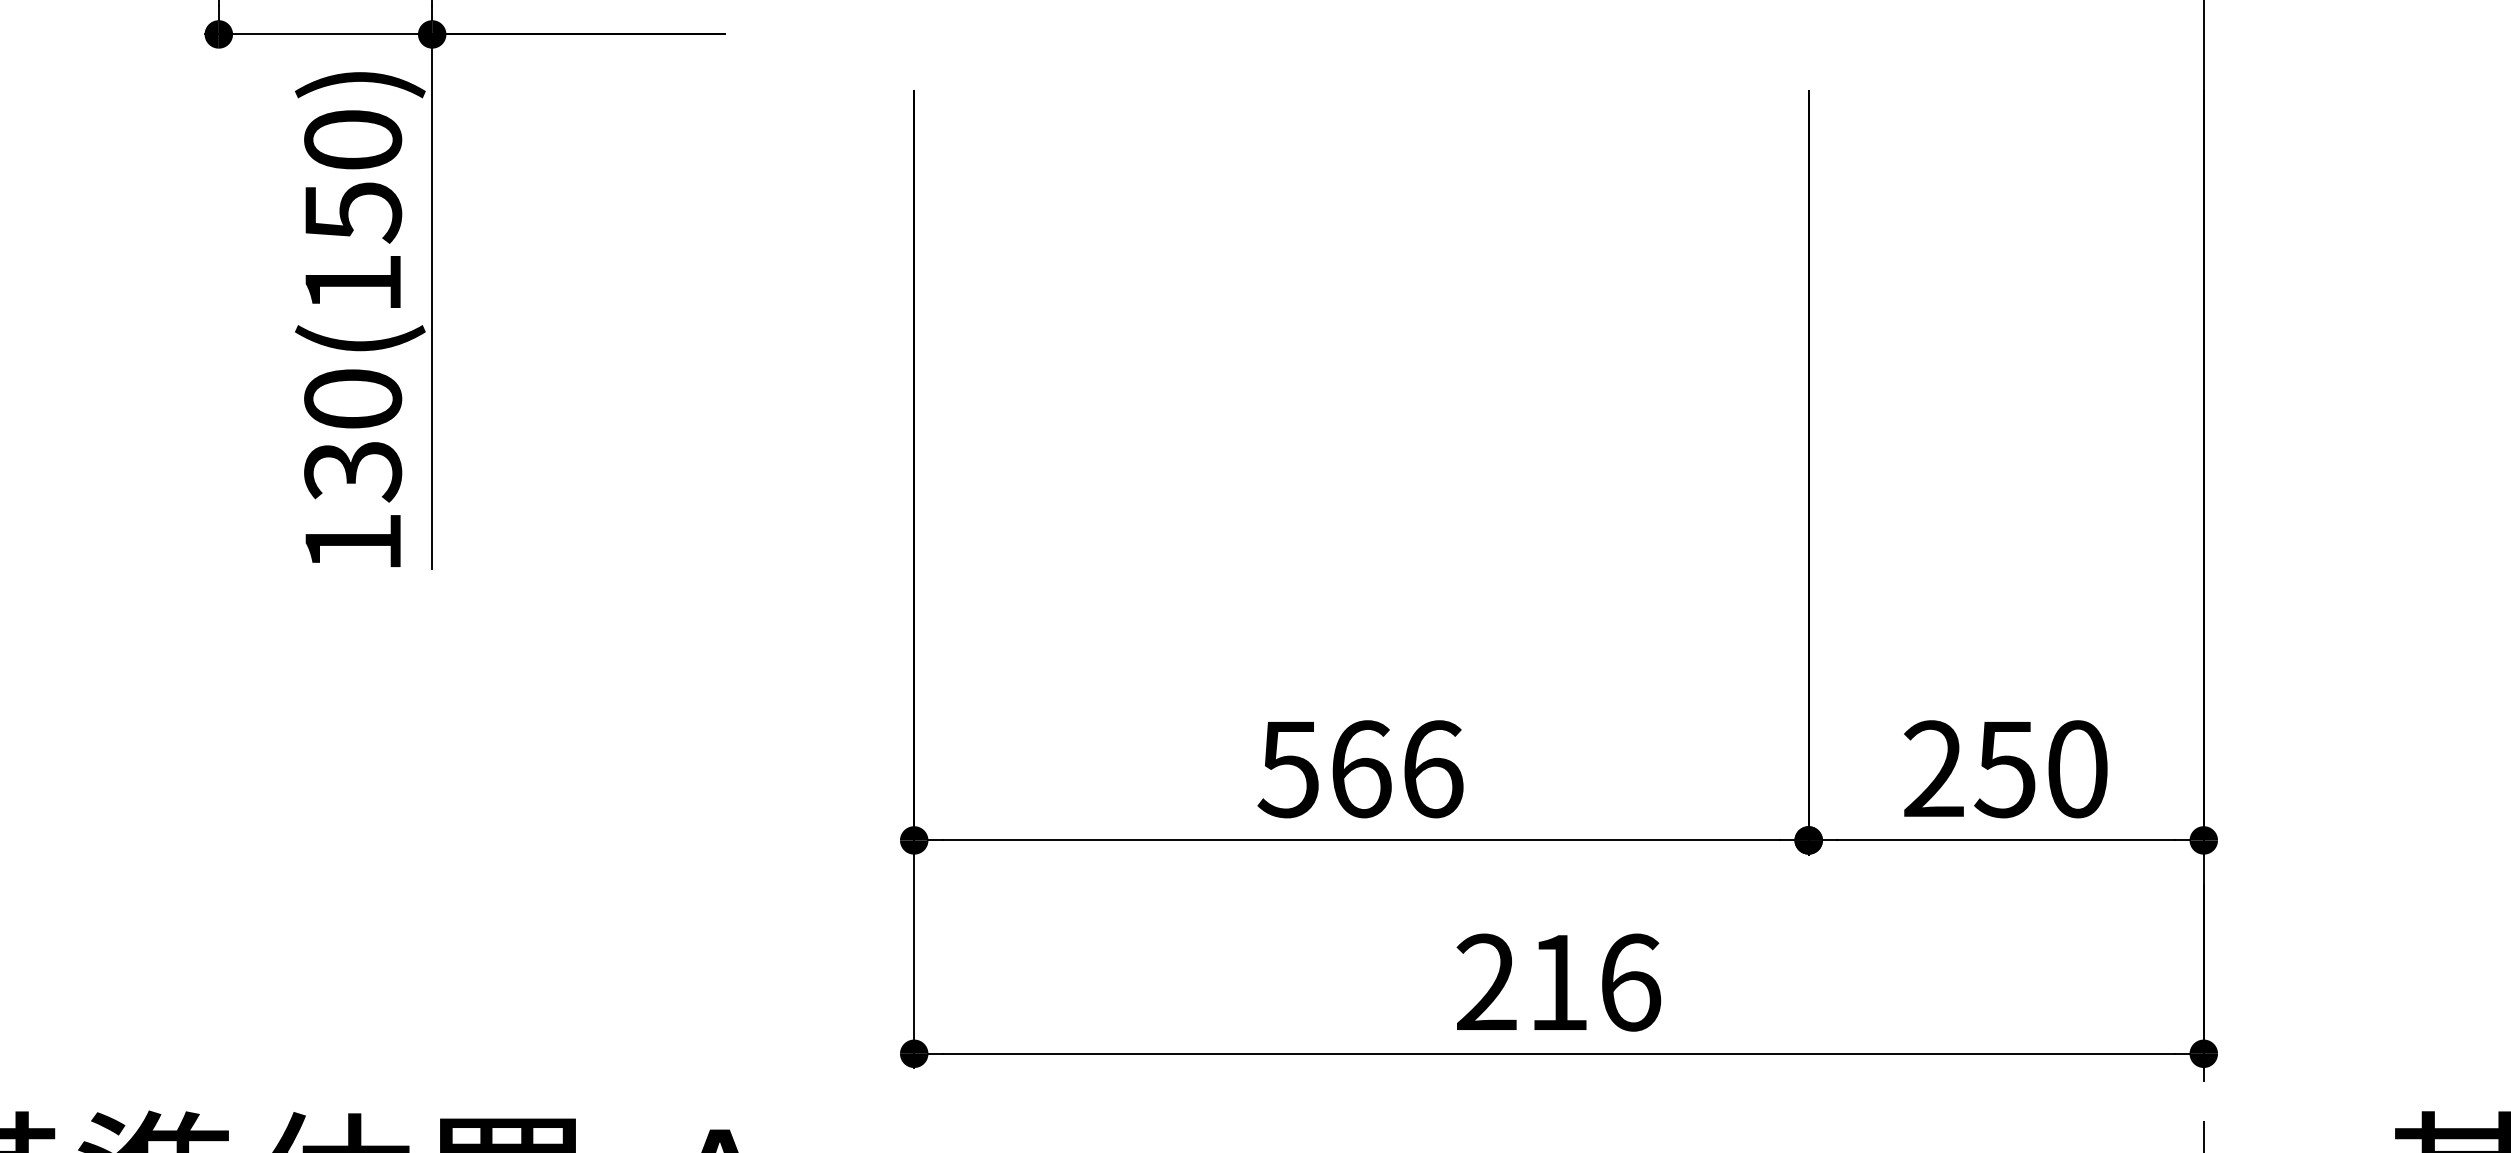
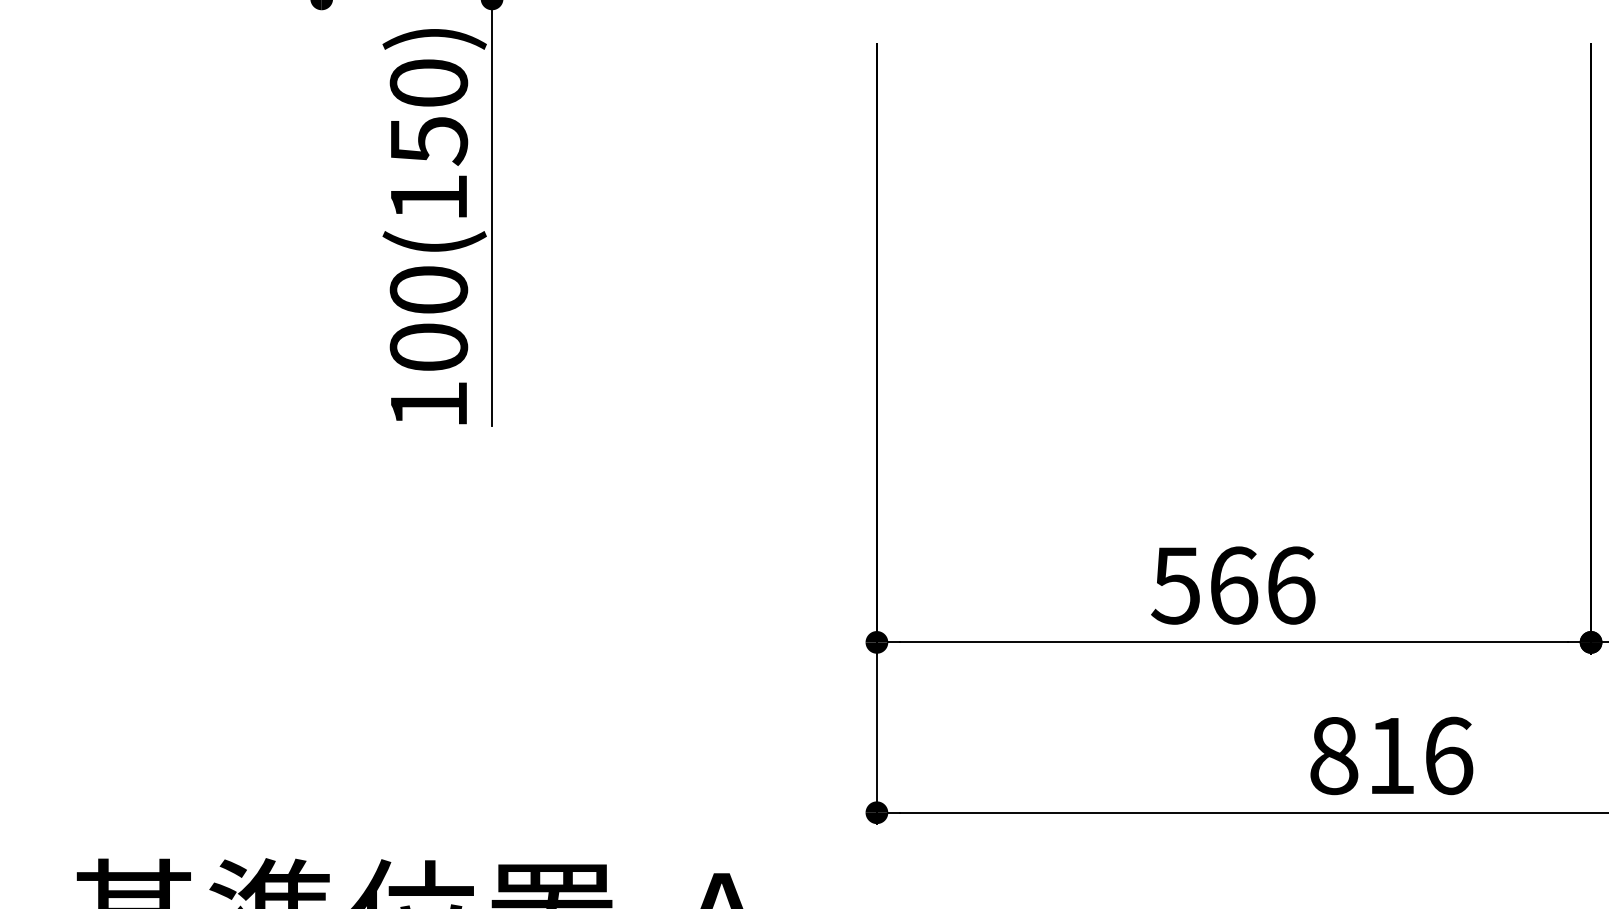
text: (353, 471) -> (429, 347), 130(150) -> 100(150)
text: (1486, 982) -> (1333, 755), 216 -> 816

